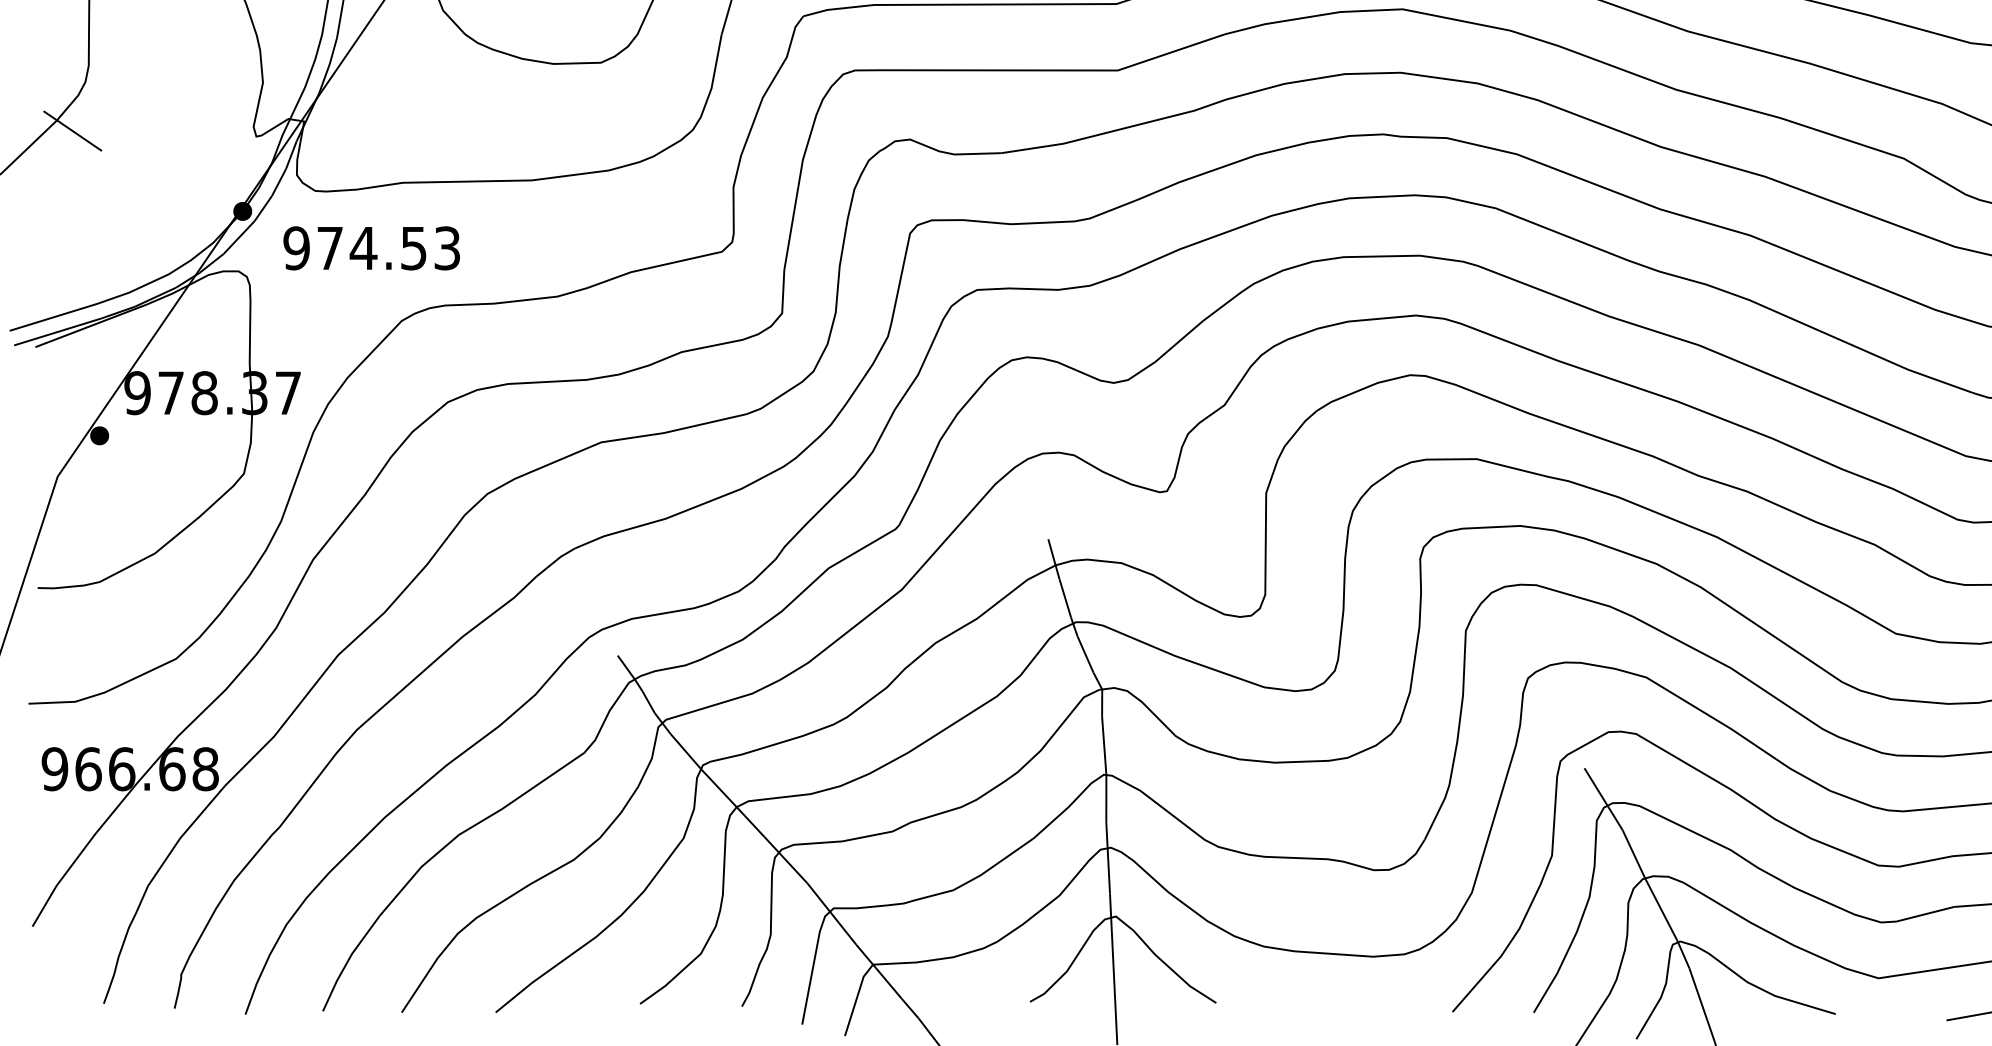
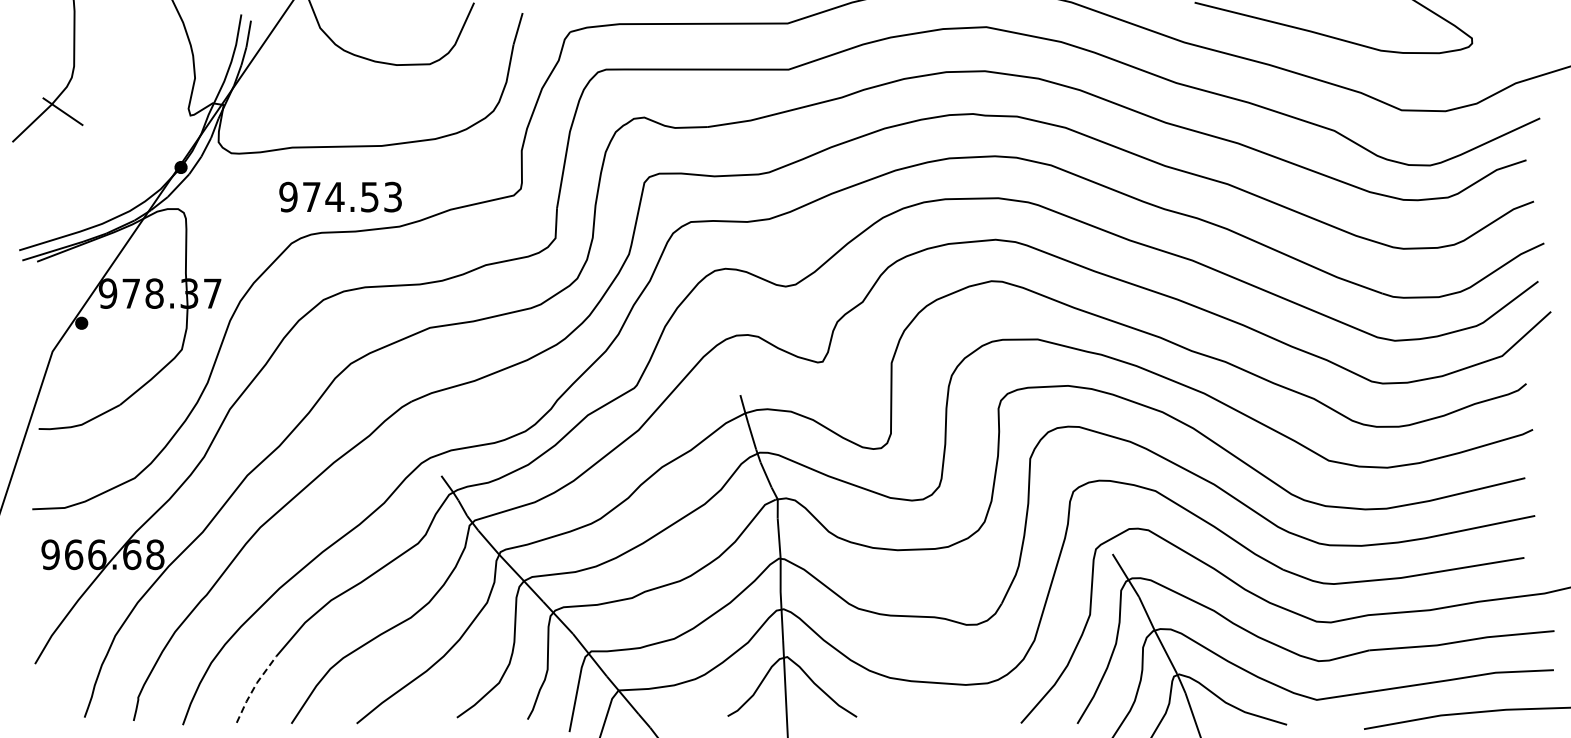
text: (371, 247) -> (340, 196), moved
line: (348, 960) -> (254, 687), solid -> dashed

